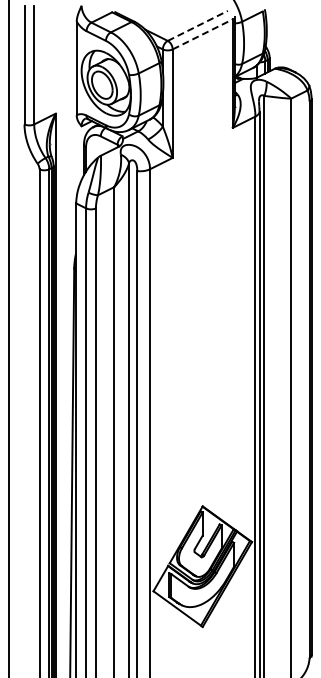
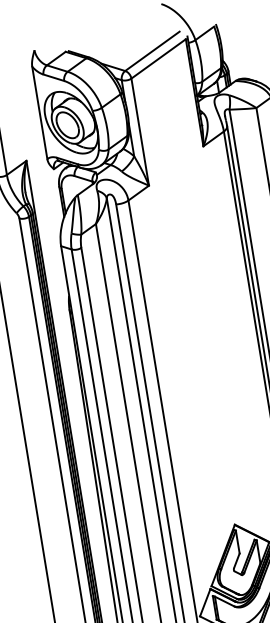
line: (197, 25) -> (152, 50), dashed -> solid
line: (202, 34) -> (158, 59), dashed -> solid

